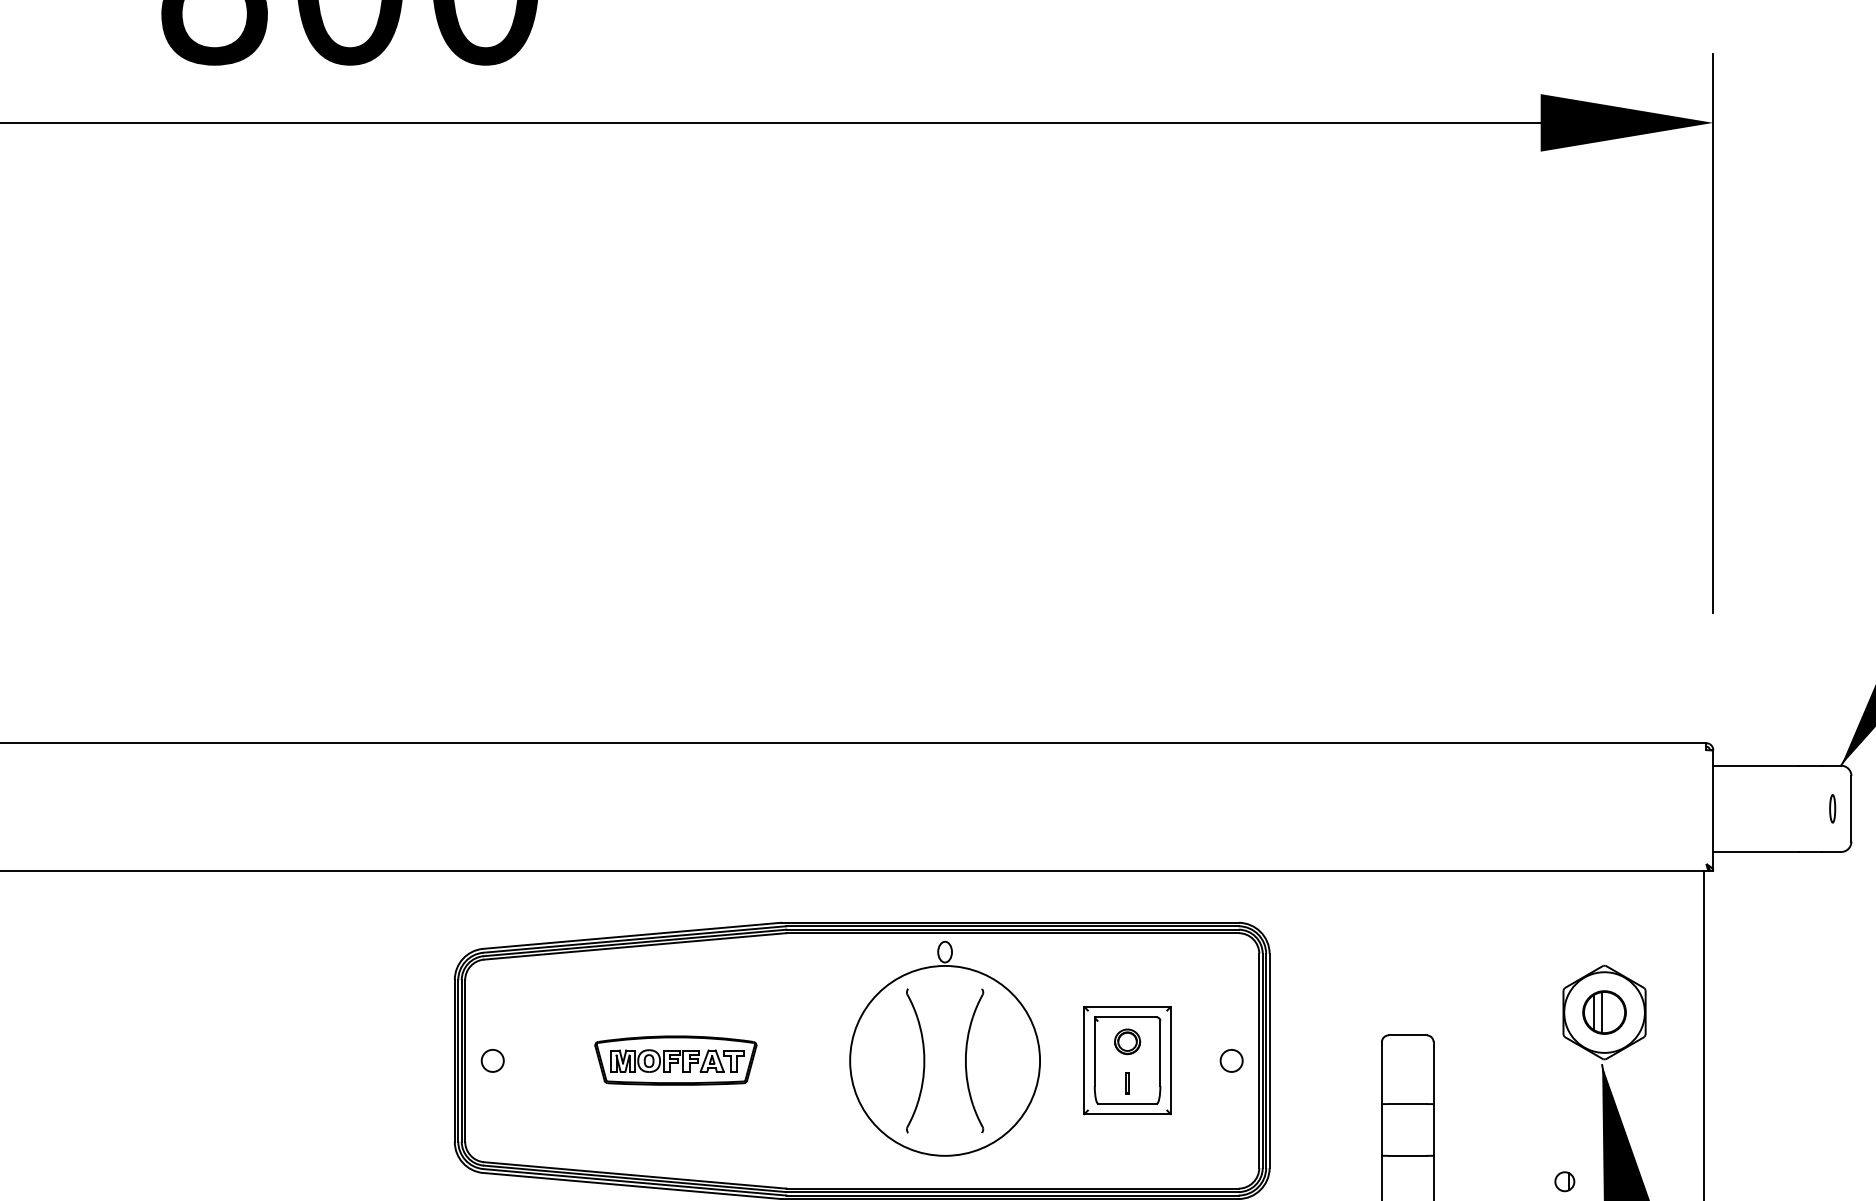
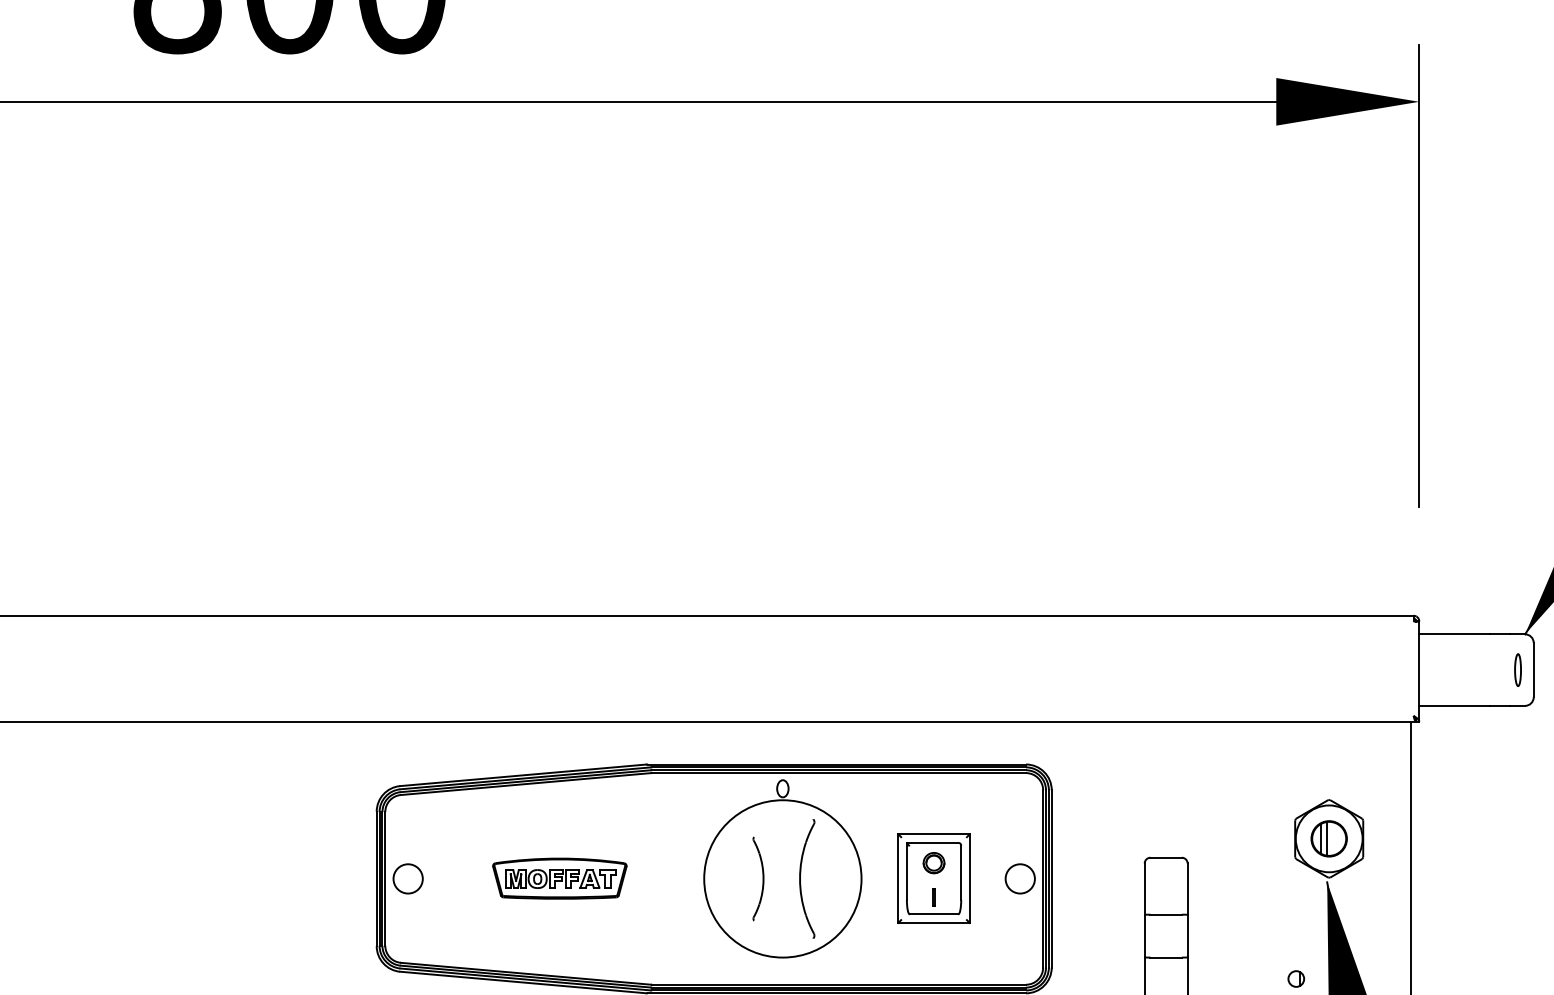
part: (1833, 808) -> (1518, 669), size x1.4
circle: (493, 1060) -> (408, 878), size x1.6
part: (915, 1060) -> (758, 878), size x0.7
circle: (1231, 1060) -> (1020, 878), size x1.6

